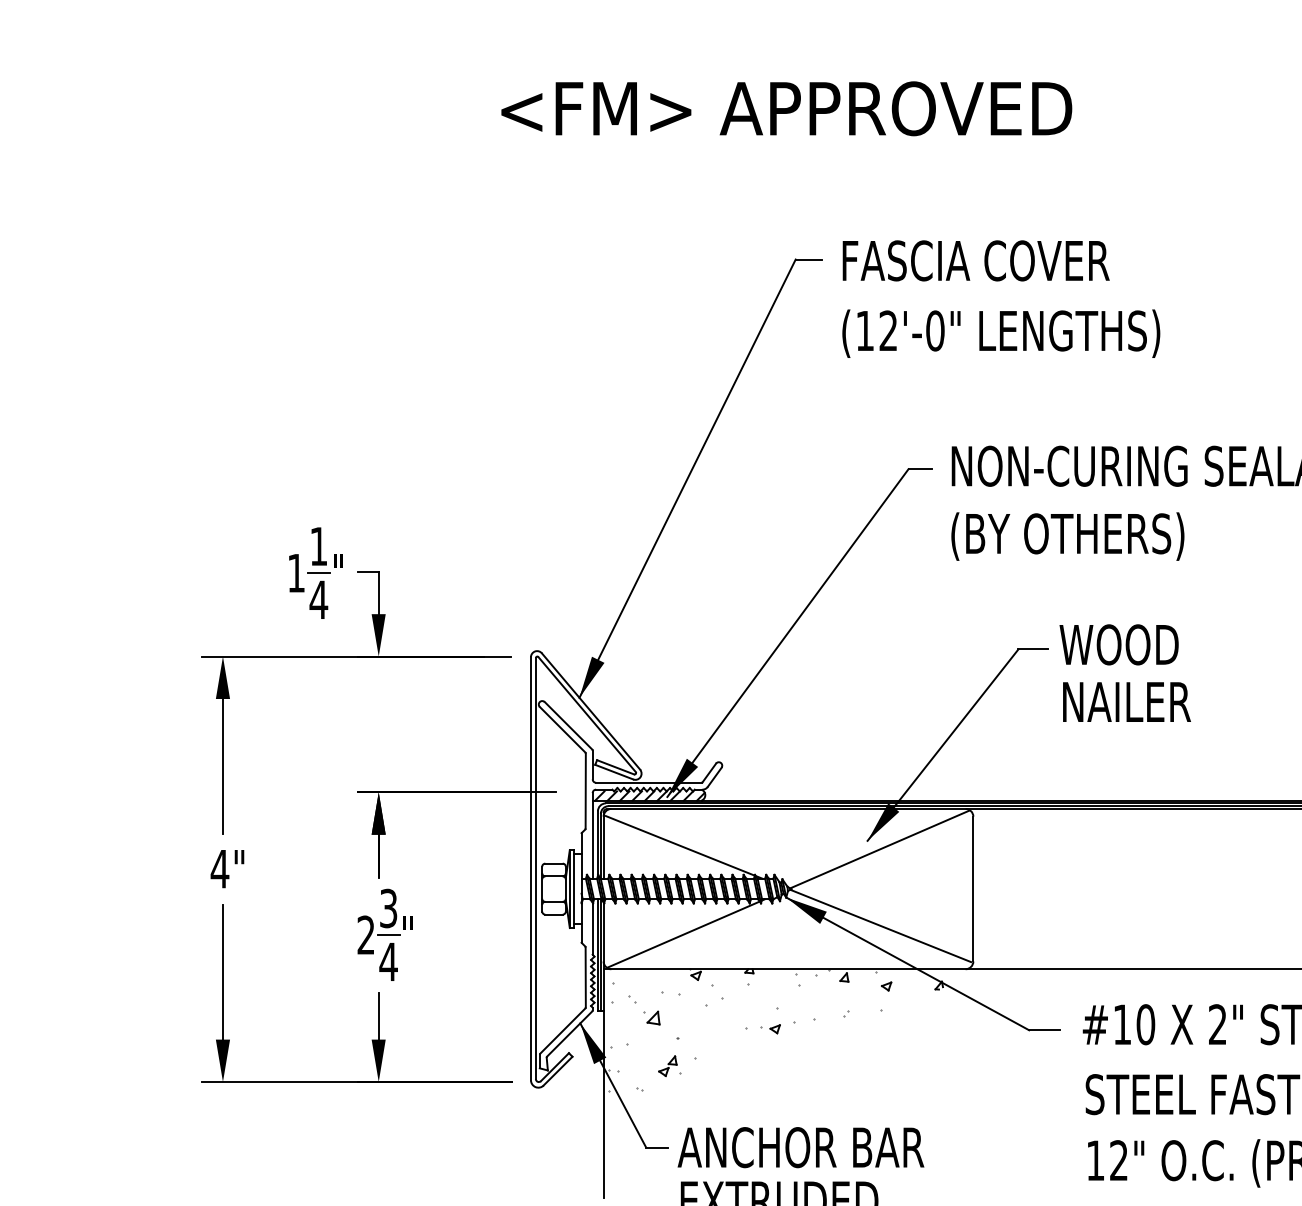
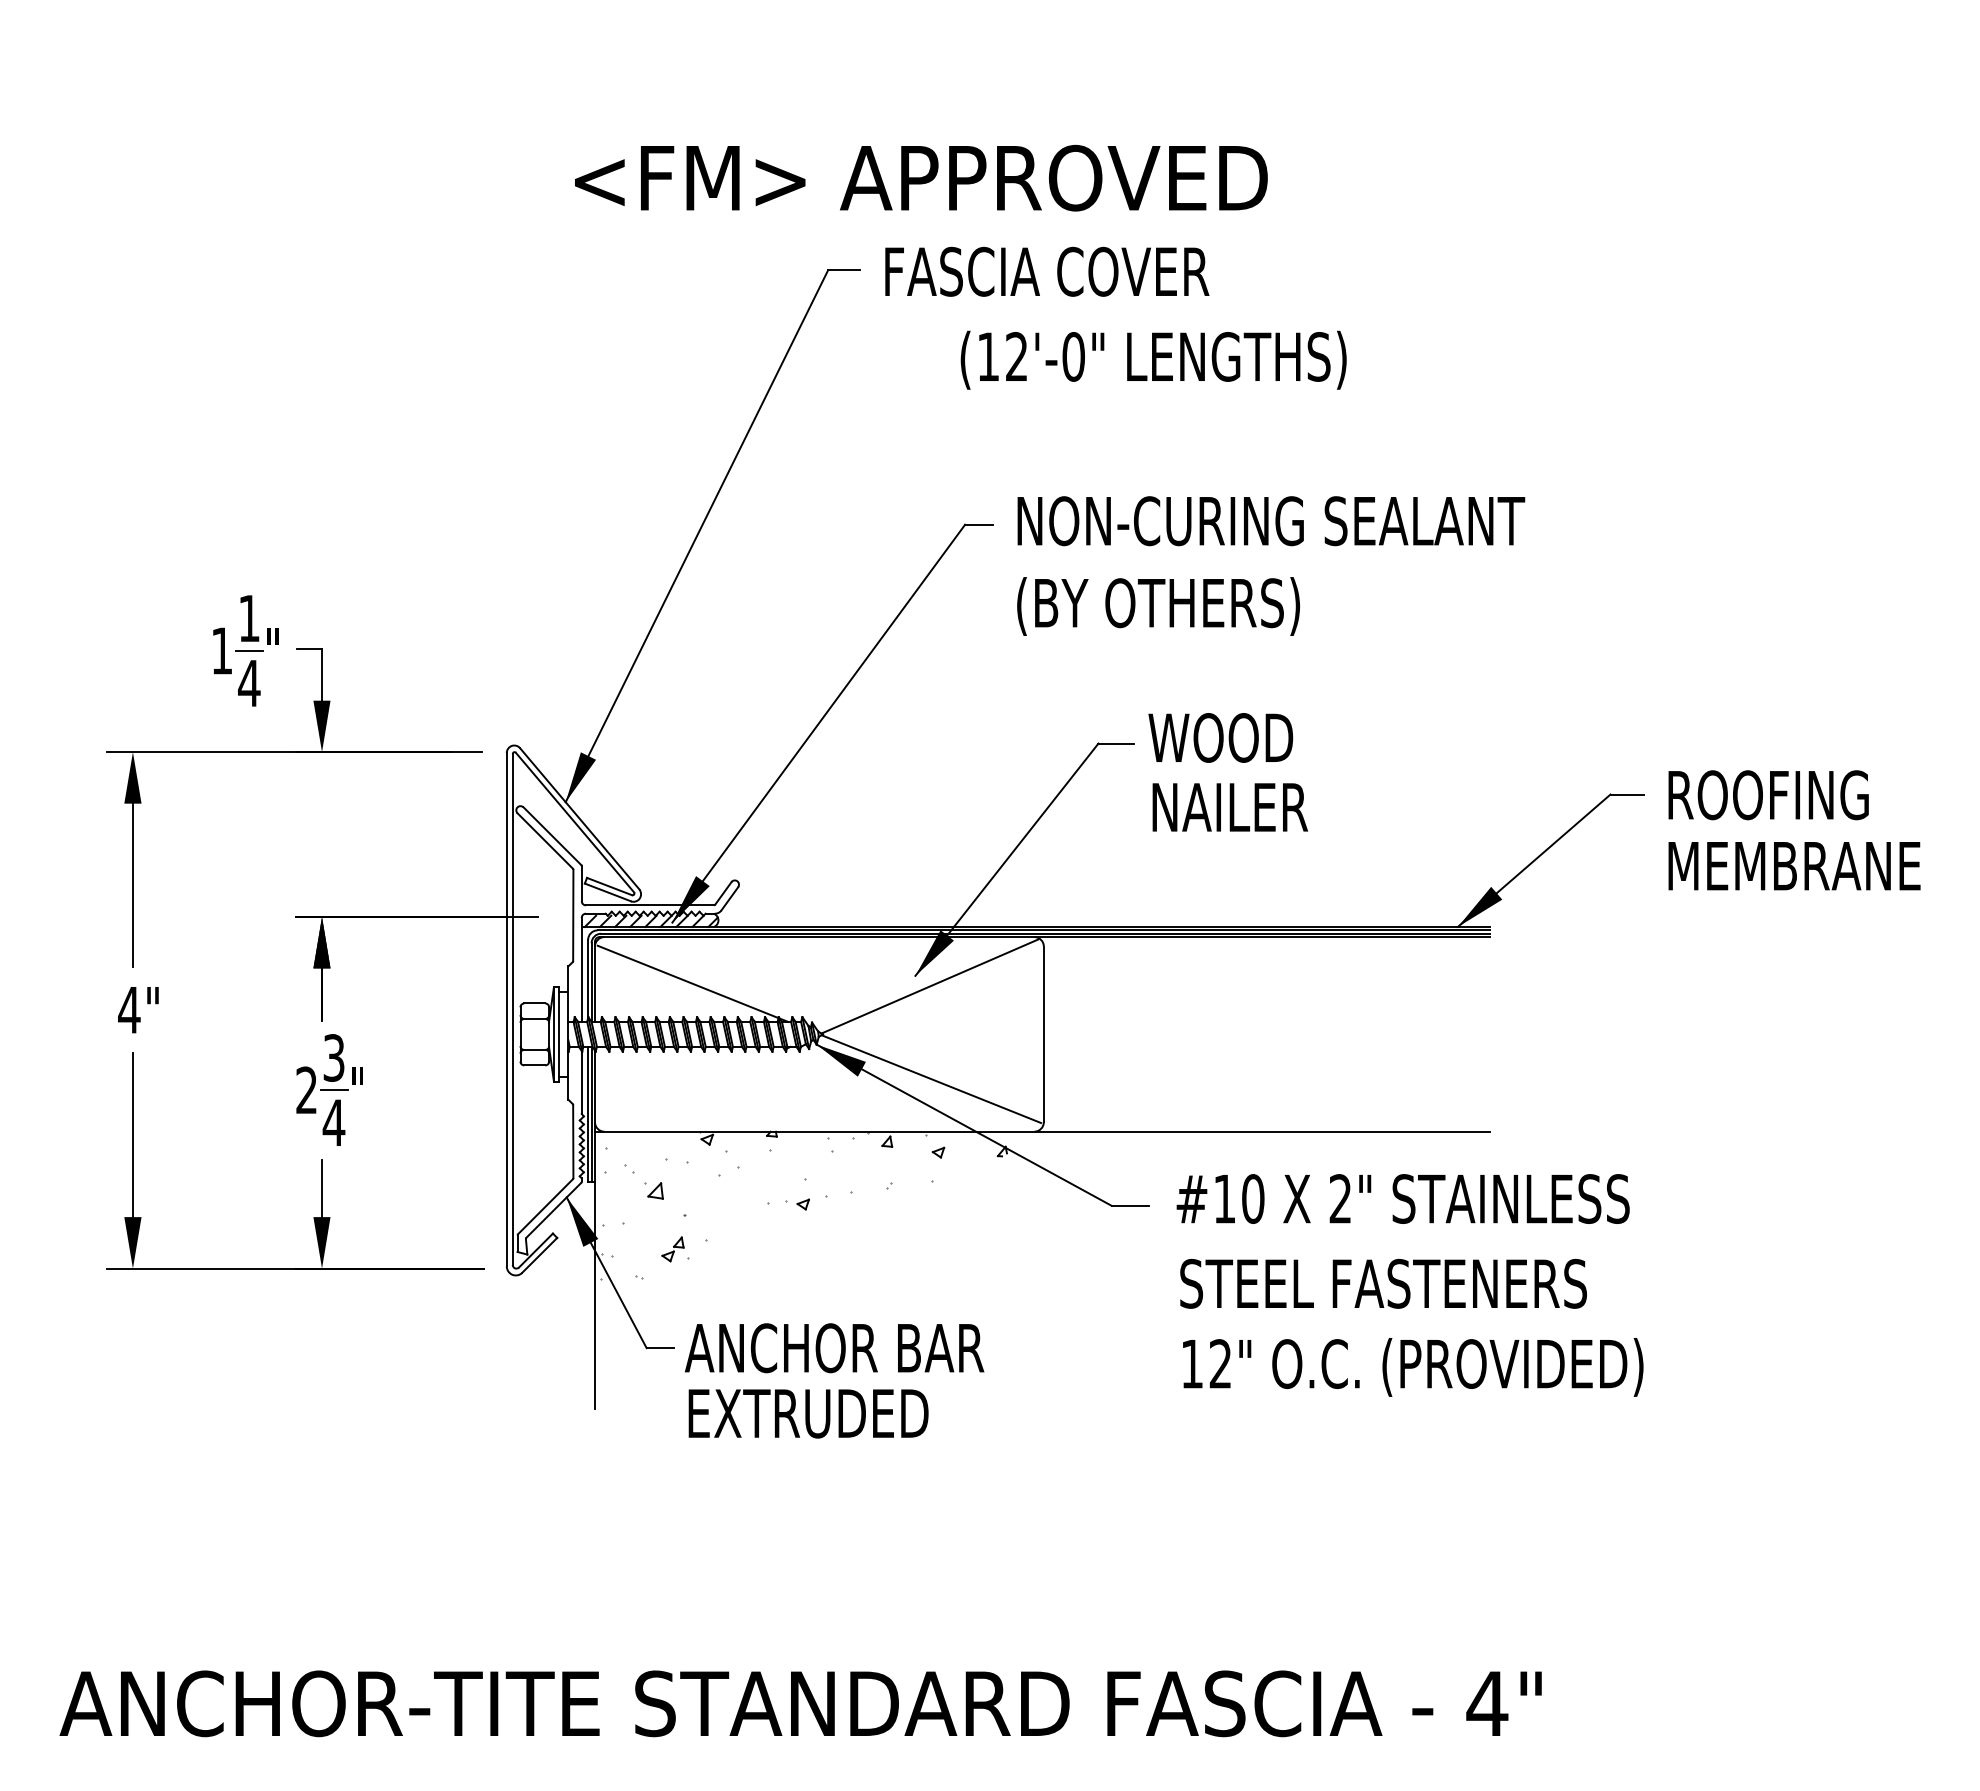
text: (786, 108) -> (921, 177), moved
text: (1001, 333) -> (1153, 359), moved
line: (683, 934) -> (692, 1089), removed

